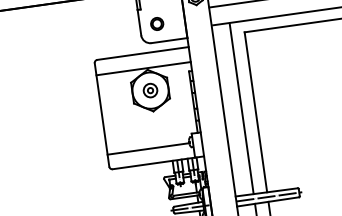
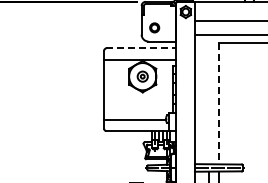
line: (143, 53) -> (141, 48), solid -> dashed
line: (241, 108) -> (208, 99), removed
line: (255, 111) -> (218, 103), solid -> dashed

